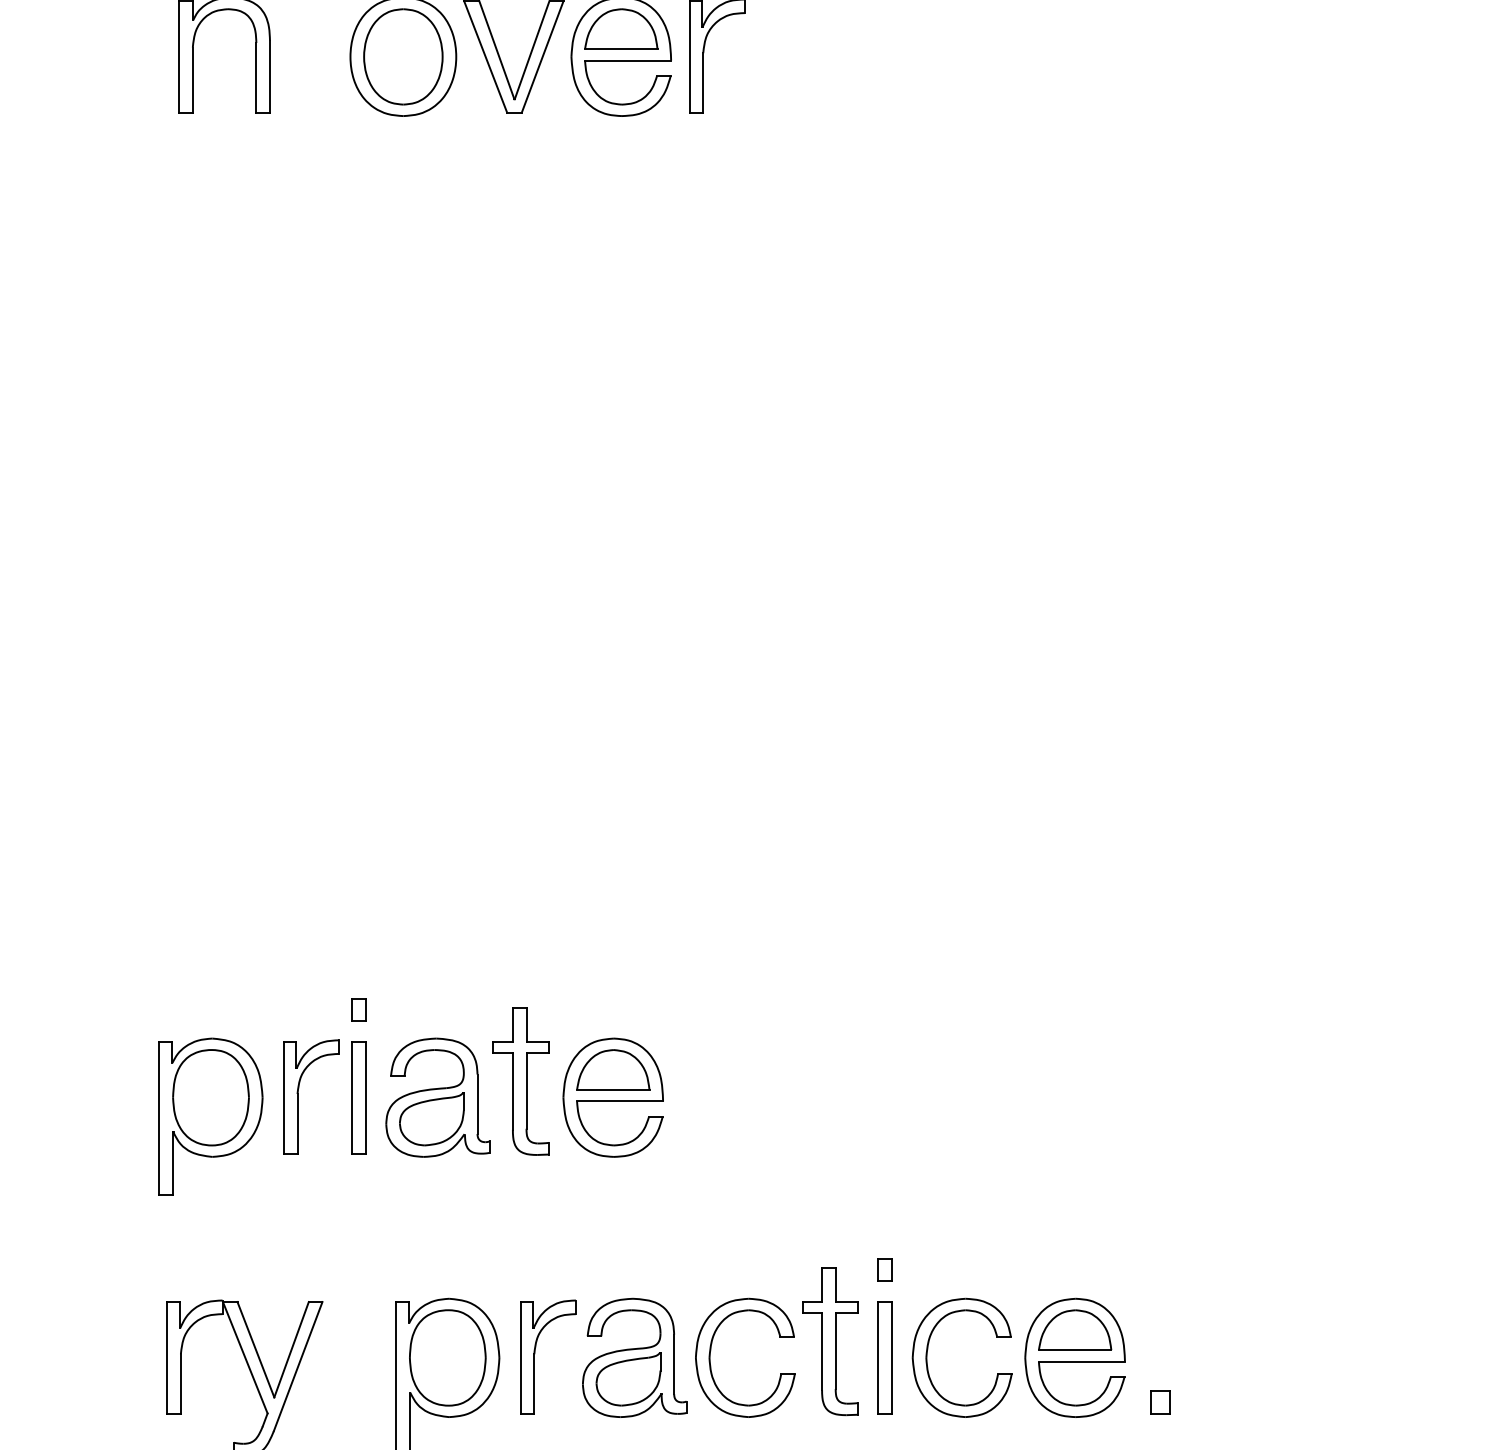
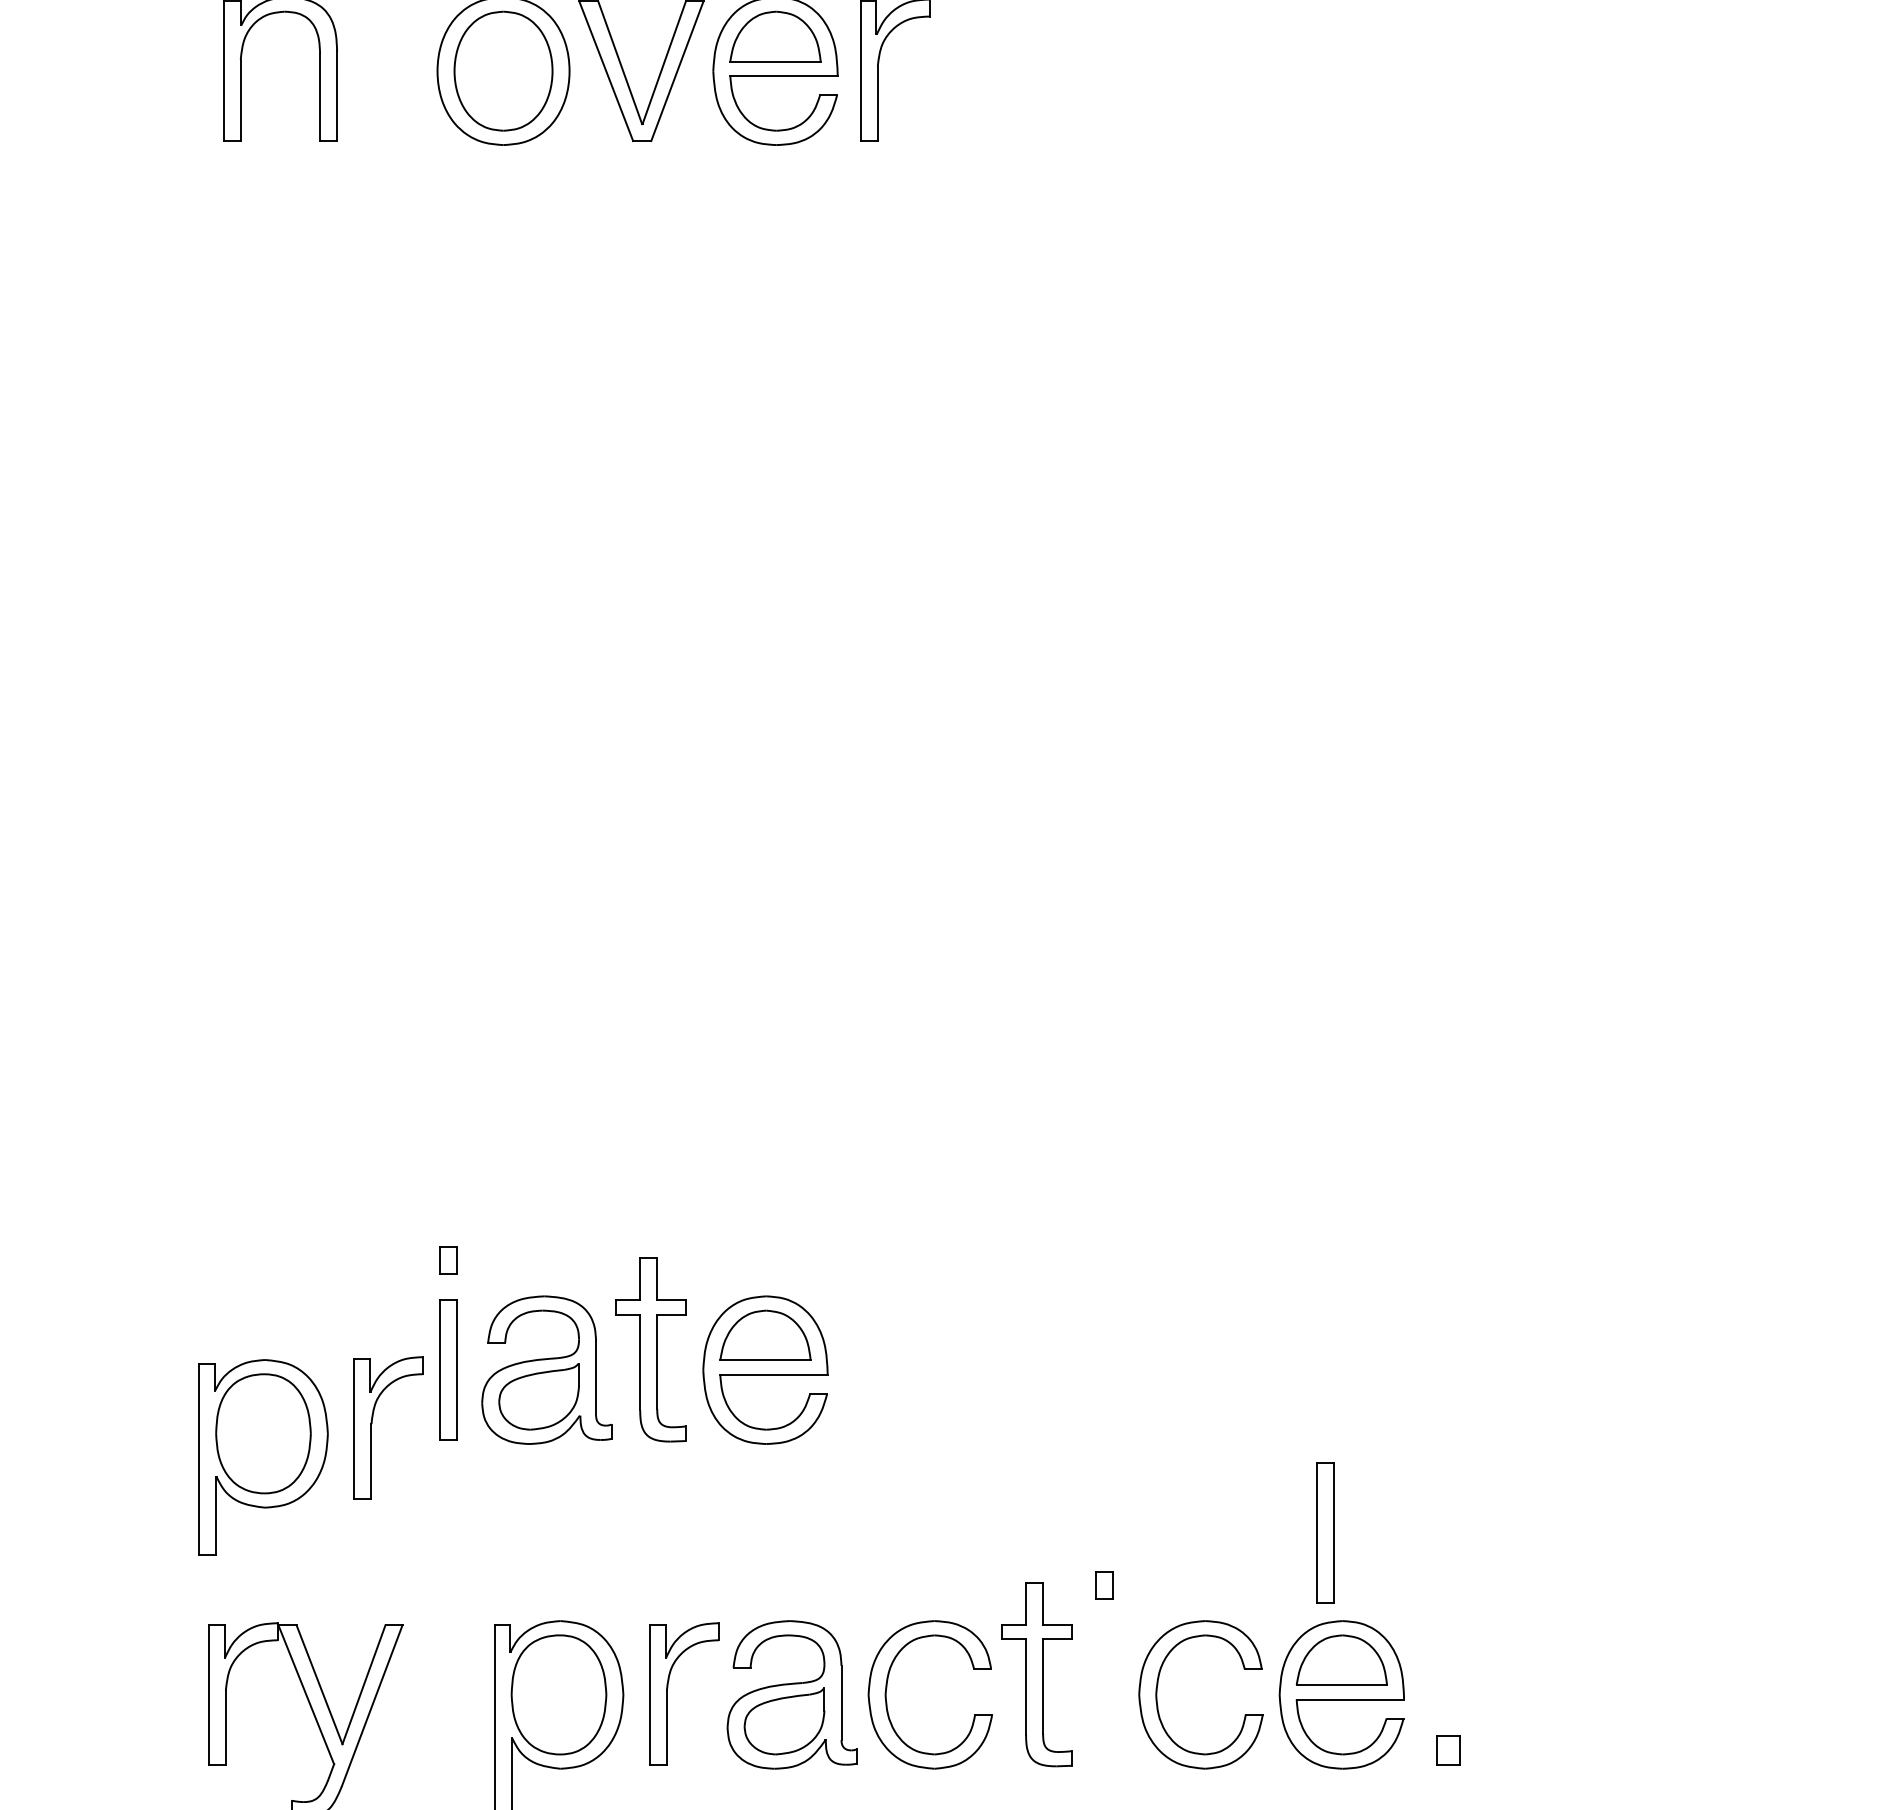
part: (298, 1096) -> (372, 1427), moved
part: (210, 1116) -> (262, 1457), moved
part: (884, 1357) -> (1324, 1532), moved

